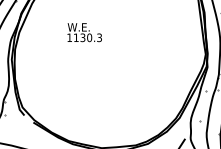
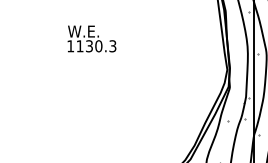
text: (84, 32) -> (91, 38), moved

